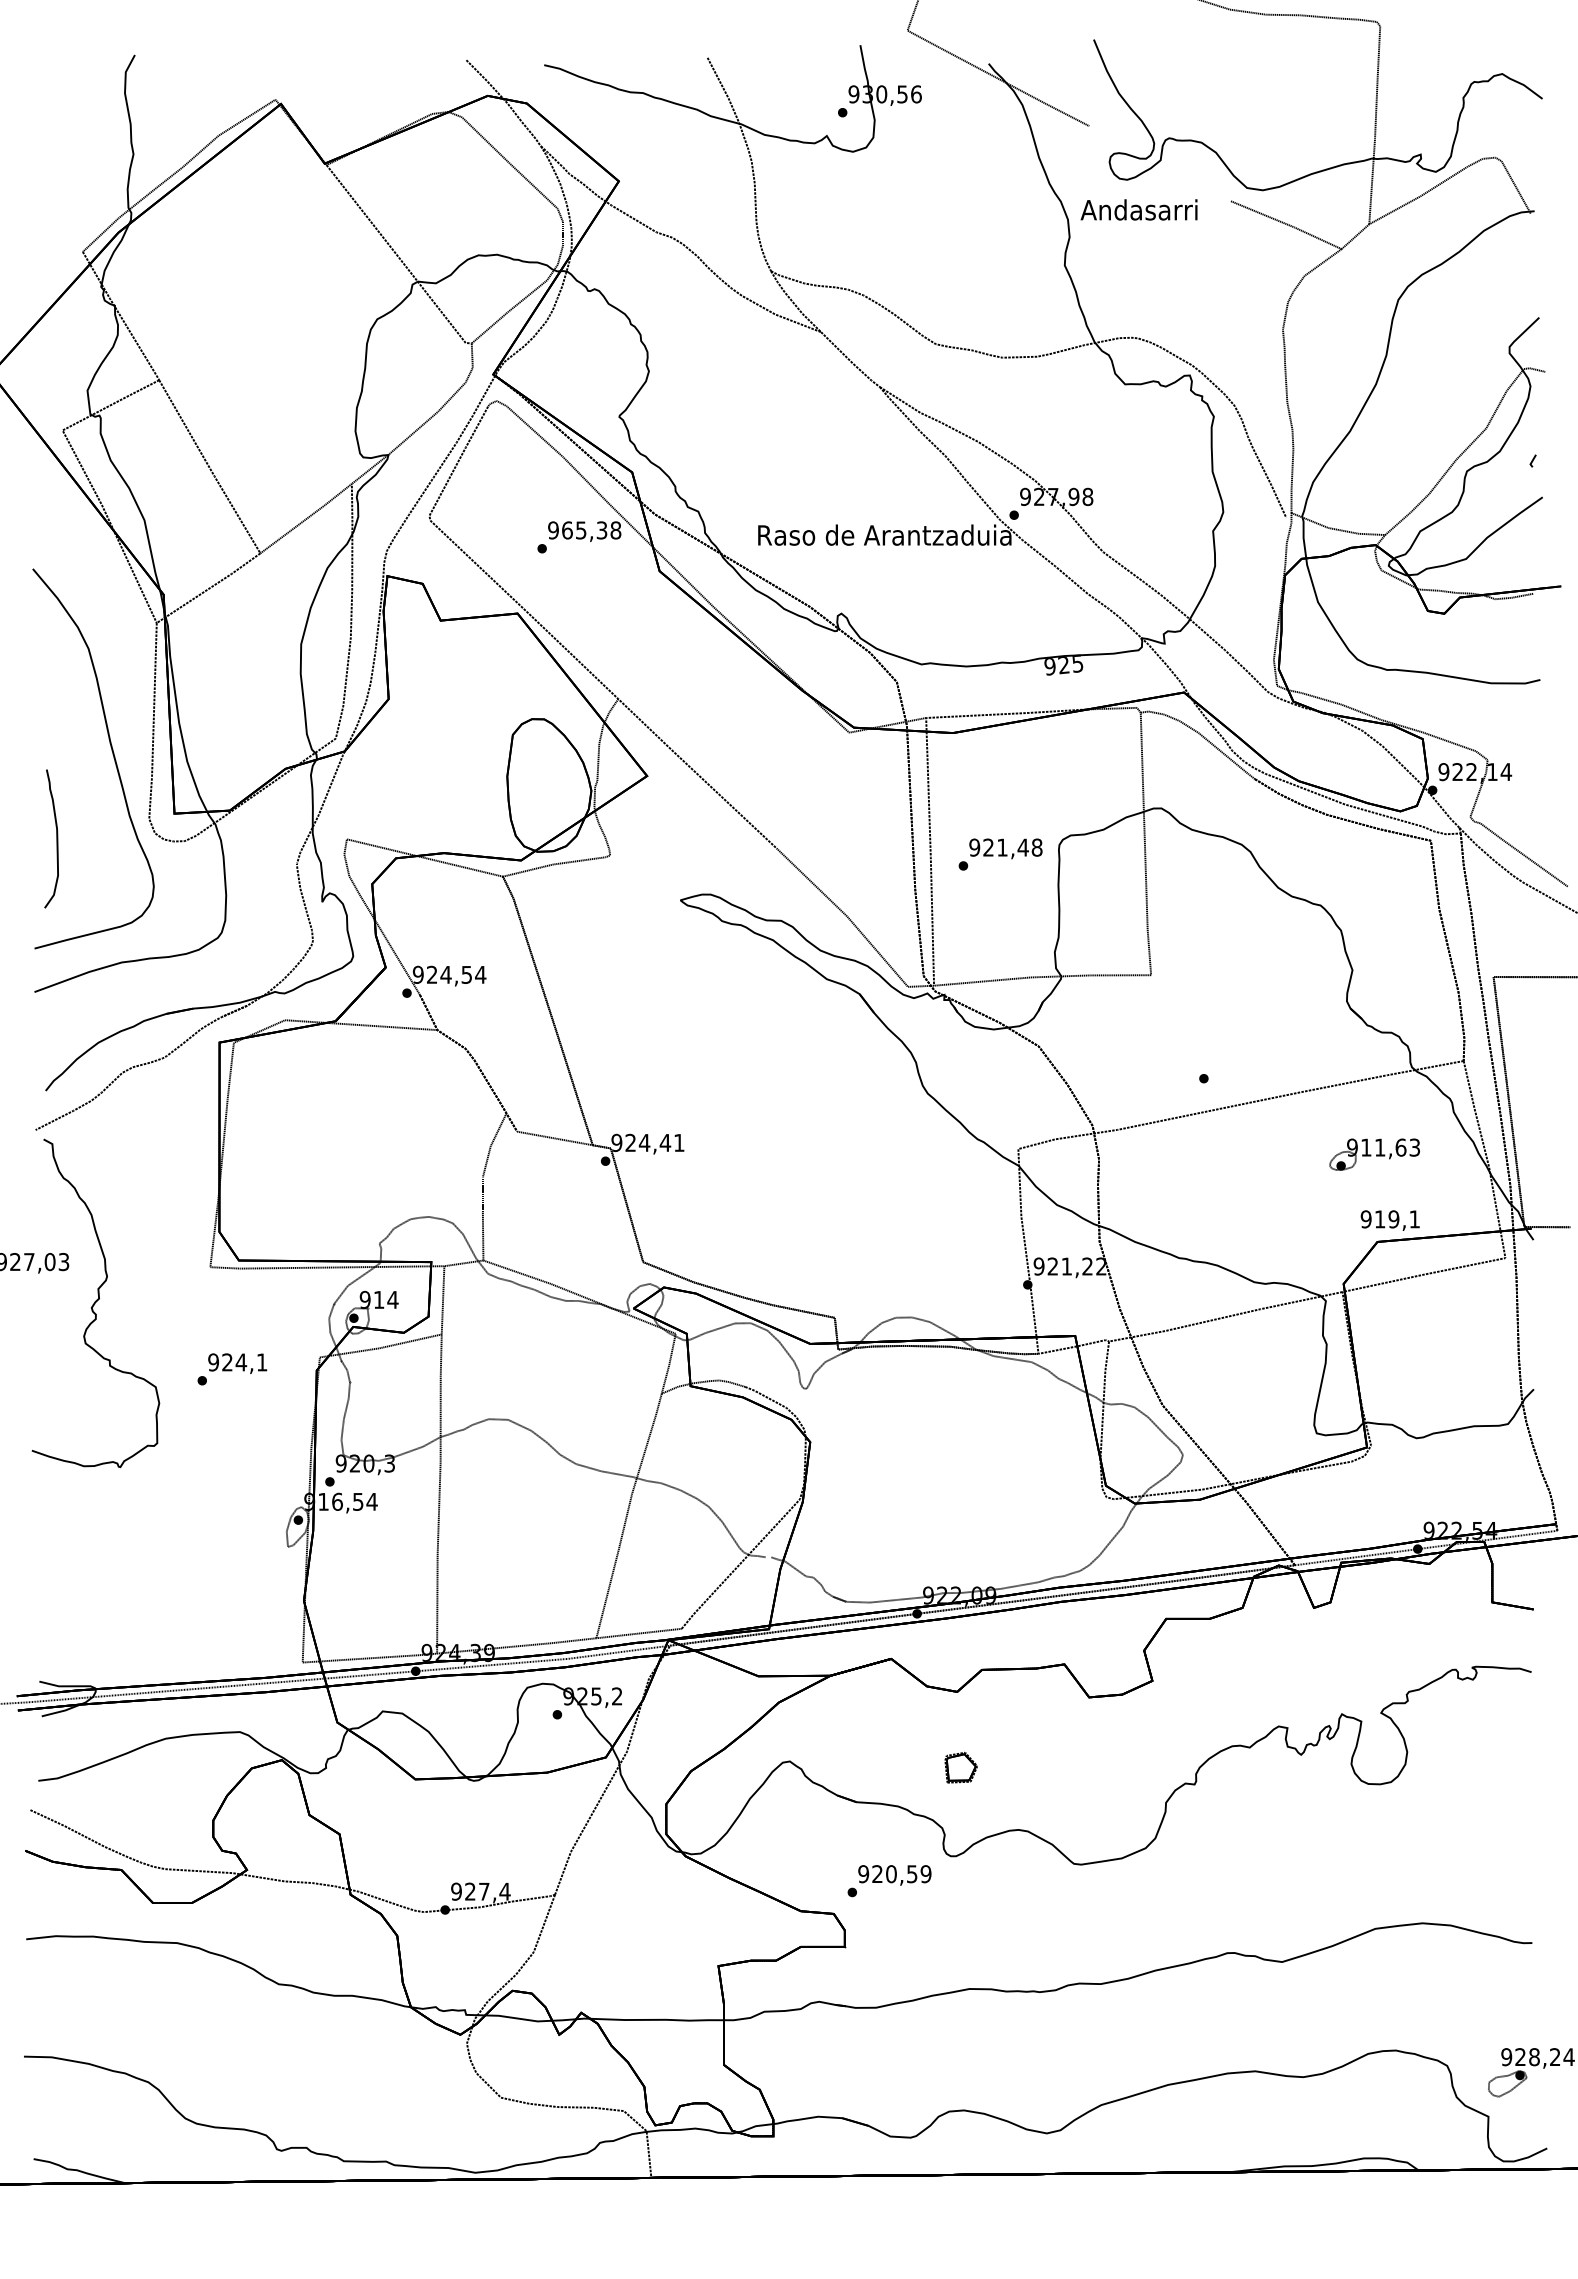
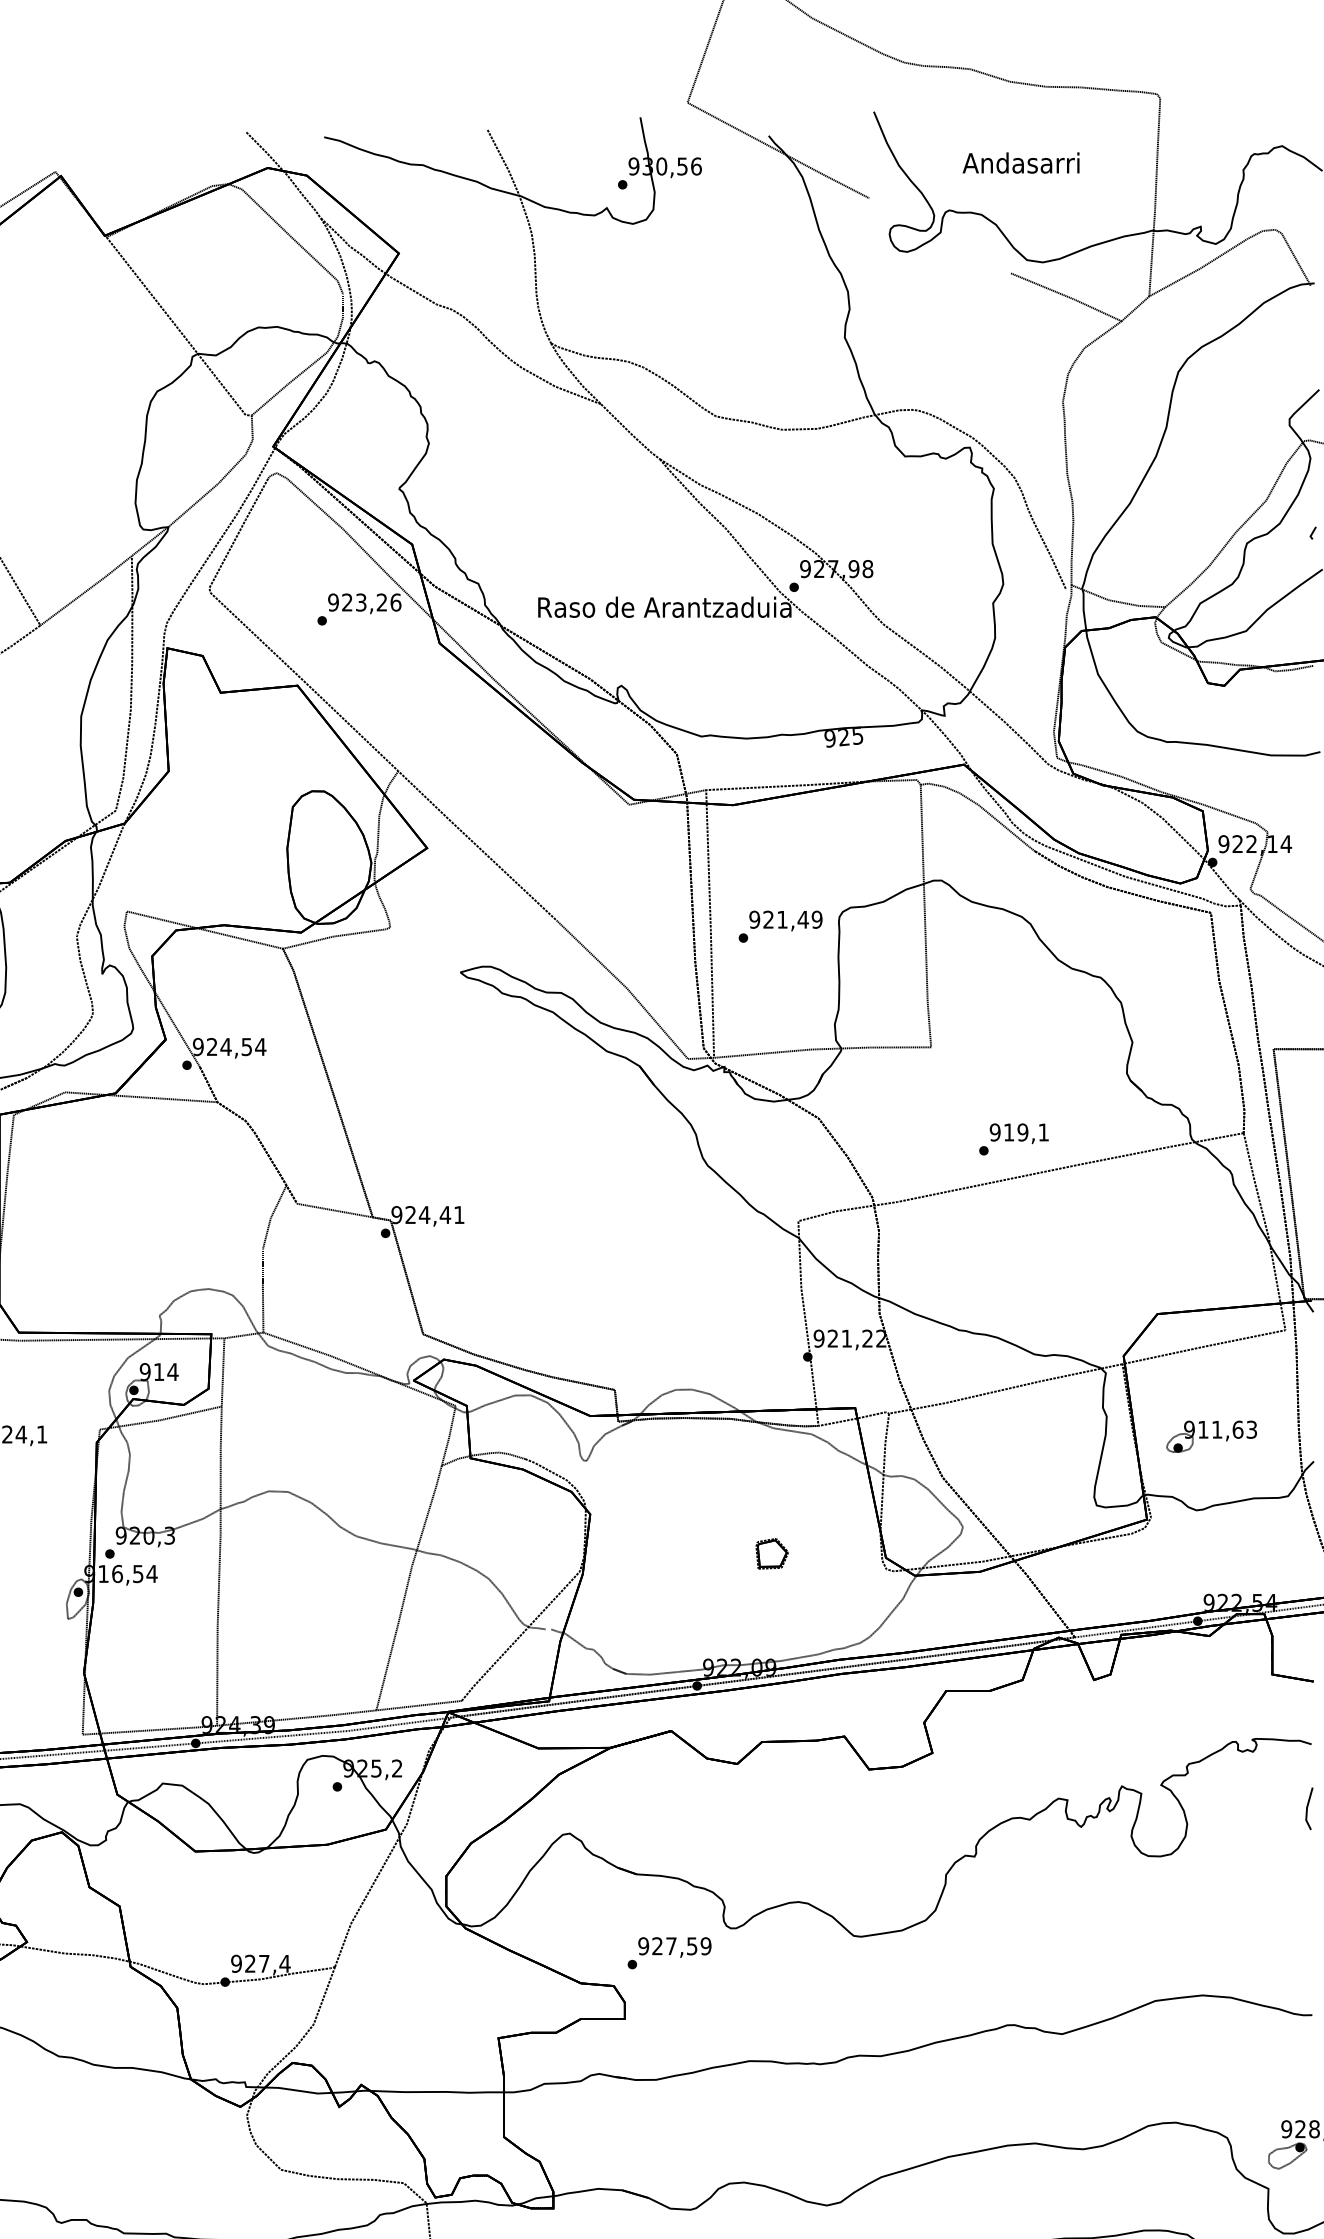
text: (1138, 209) -> (1020, 162), moved
text: (591, 530) -> (371, 602), 965,38 -> 923,26
text: (1036, 847) -> (816, 919), 921,48 -> 921,49
part: (1374, 1154) -> (1211, 1436), moved
text: (1389, 1220) -> (1018, 1133), moved
line: (1527, 1736) -> (1307, 1808), added
part: (960, 1767) -> (771, 1553), moved
text: (891, 1874) -> (671, 1946), 920,59 -> 927,59

